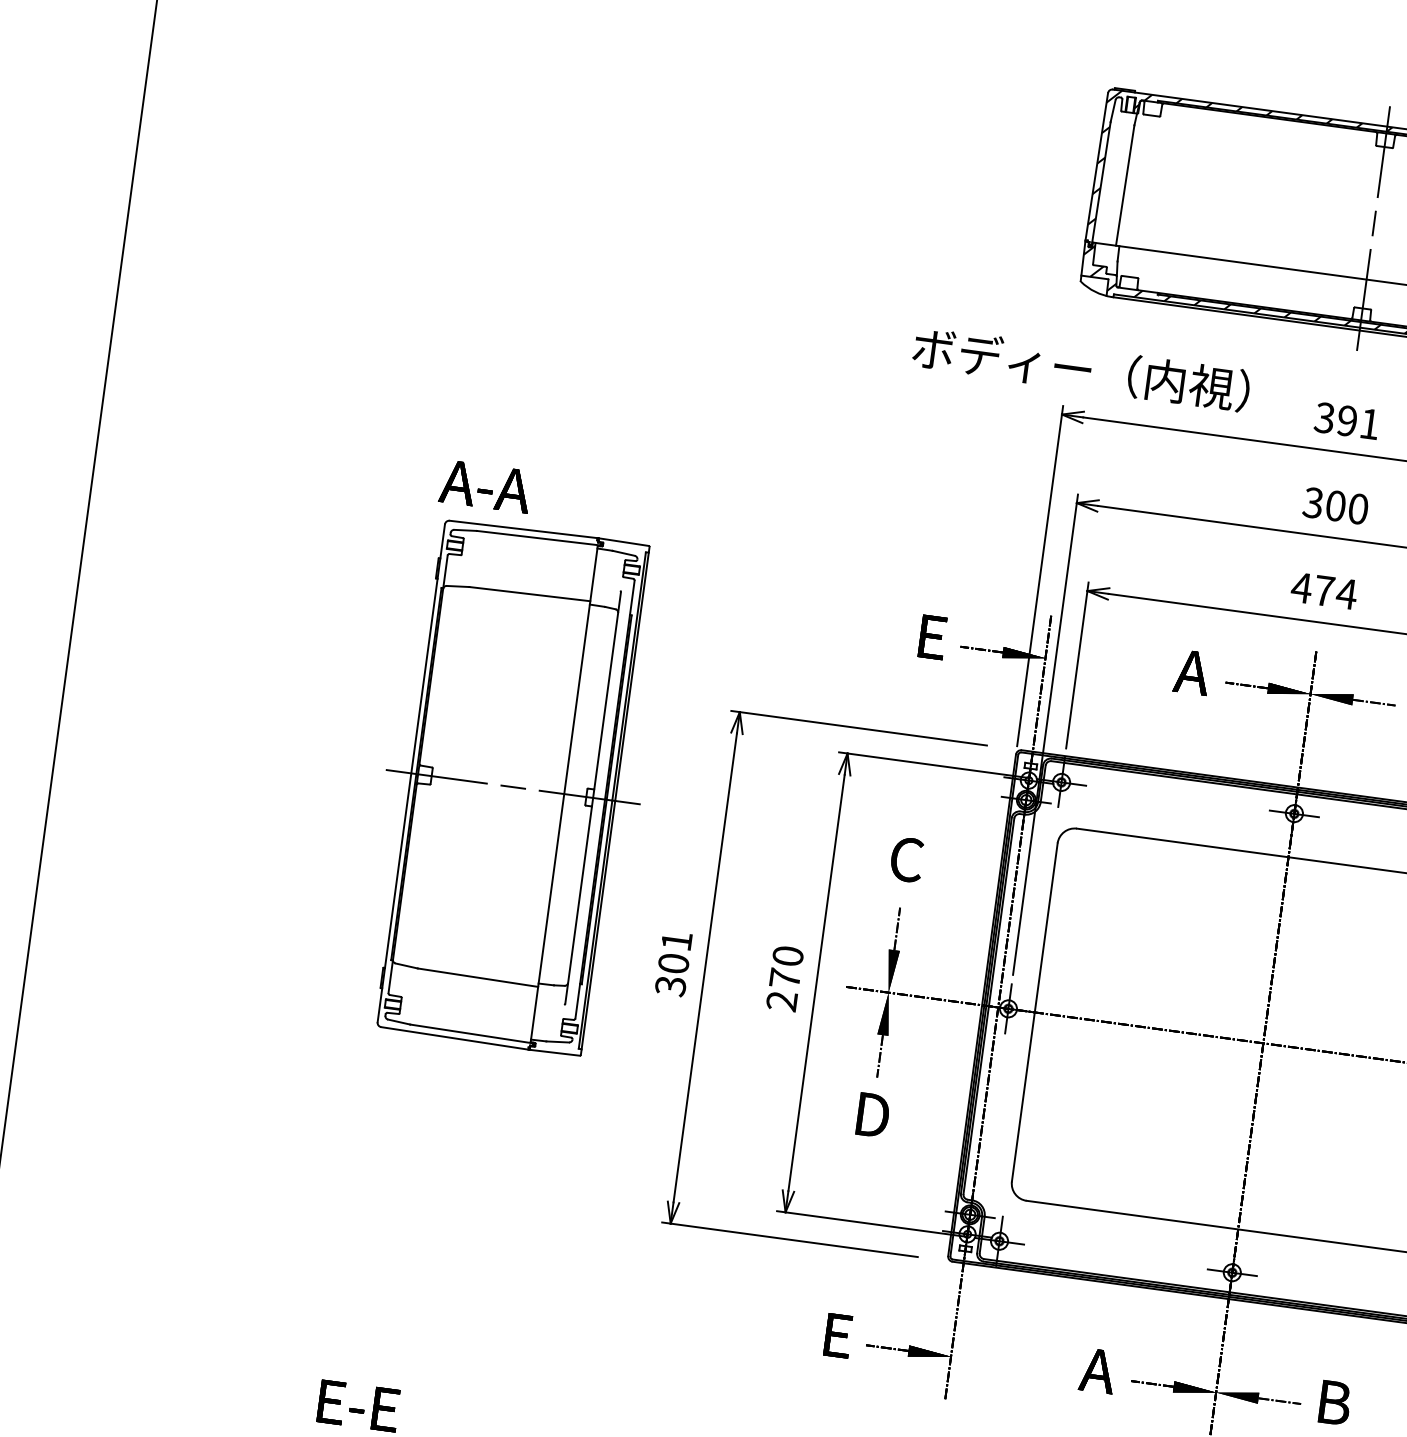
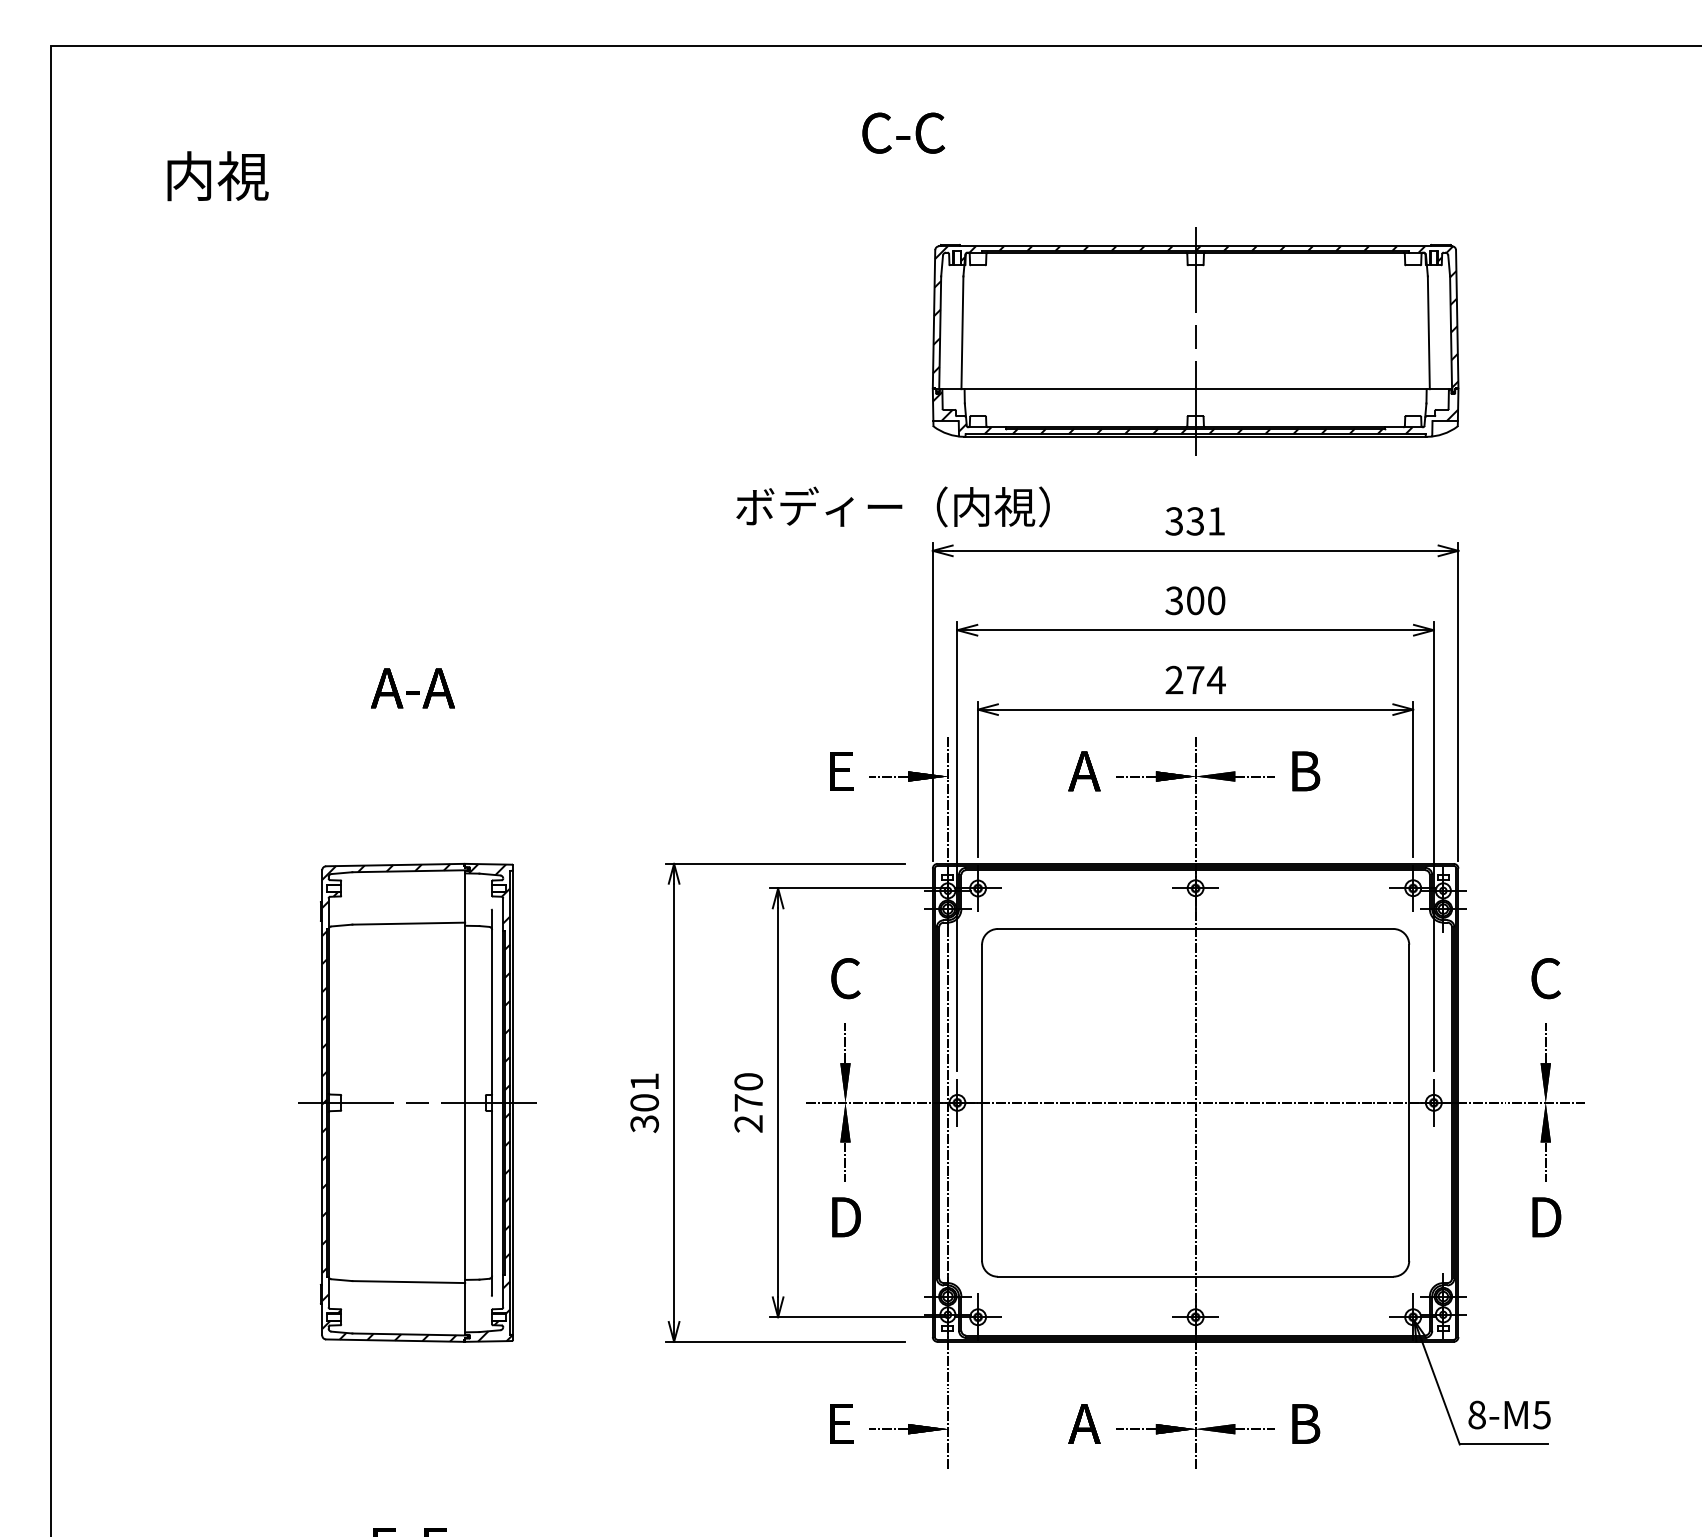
text: (1080, 368) -> (892, 506), moved
text: (1347, 421) -> (1195, 521), 391 -> 331
text: (1300, 587) -> (1173, 679), 474 -> 274
part: (513, 786) -> (417, 1102), moved

